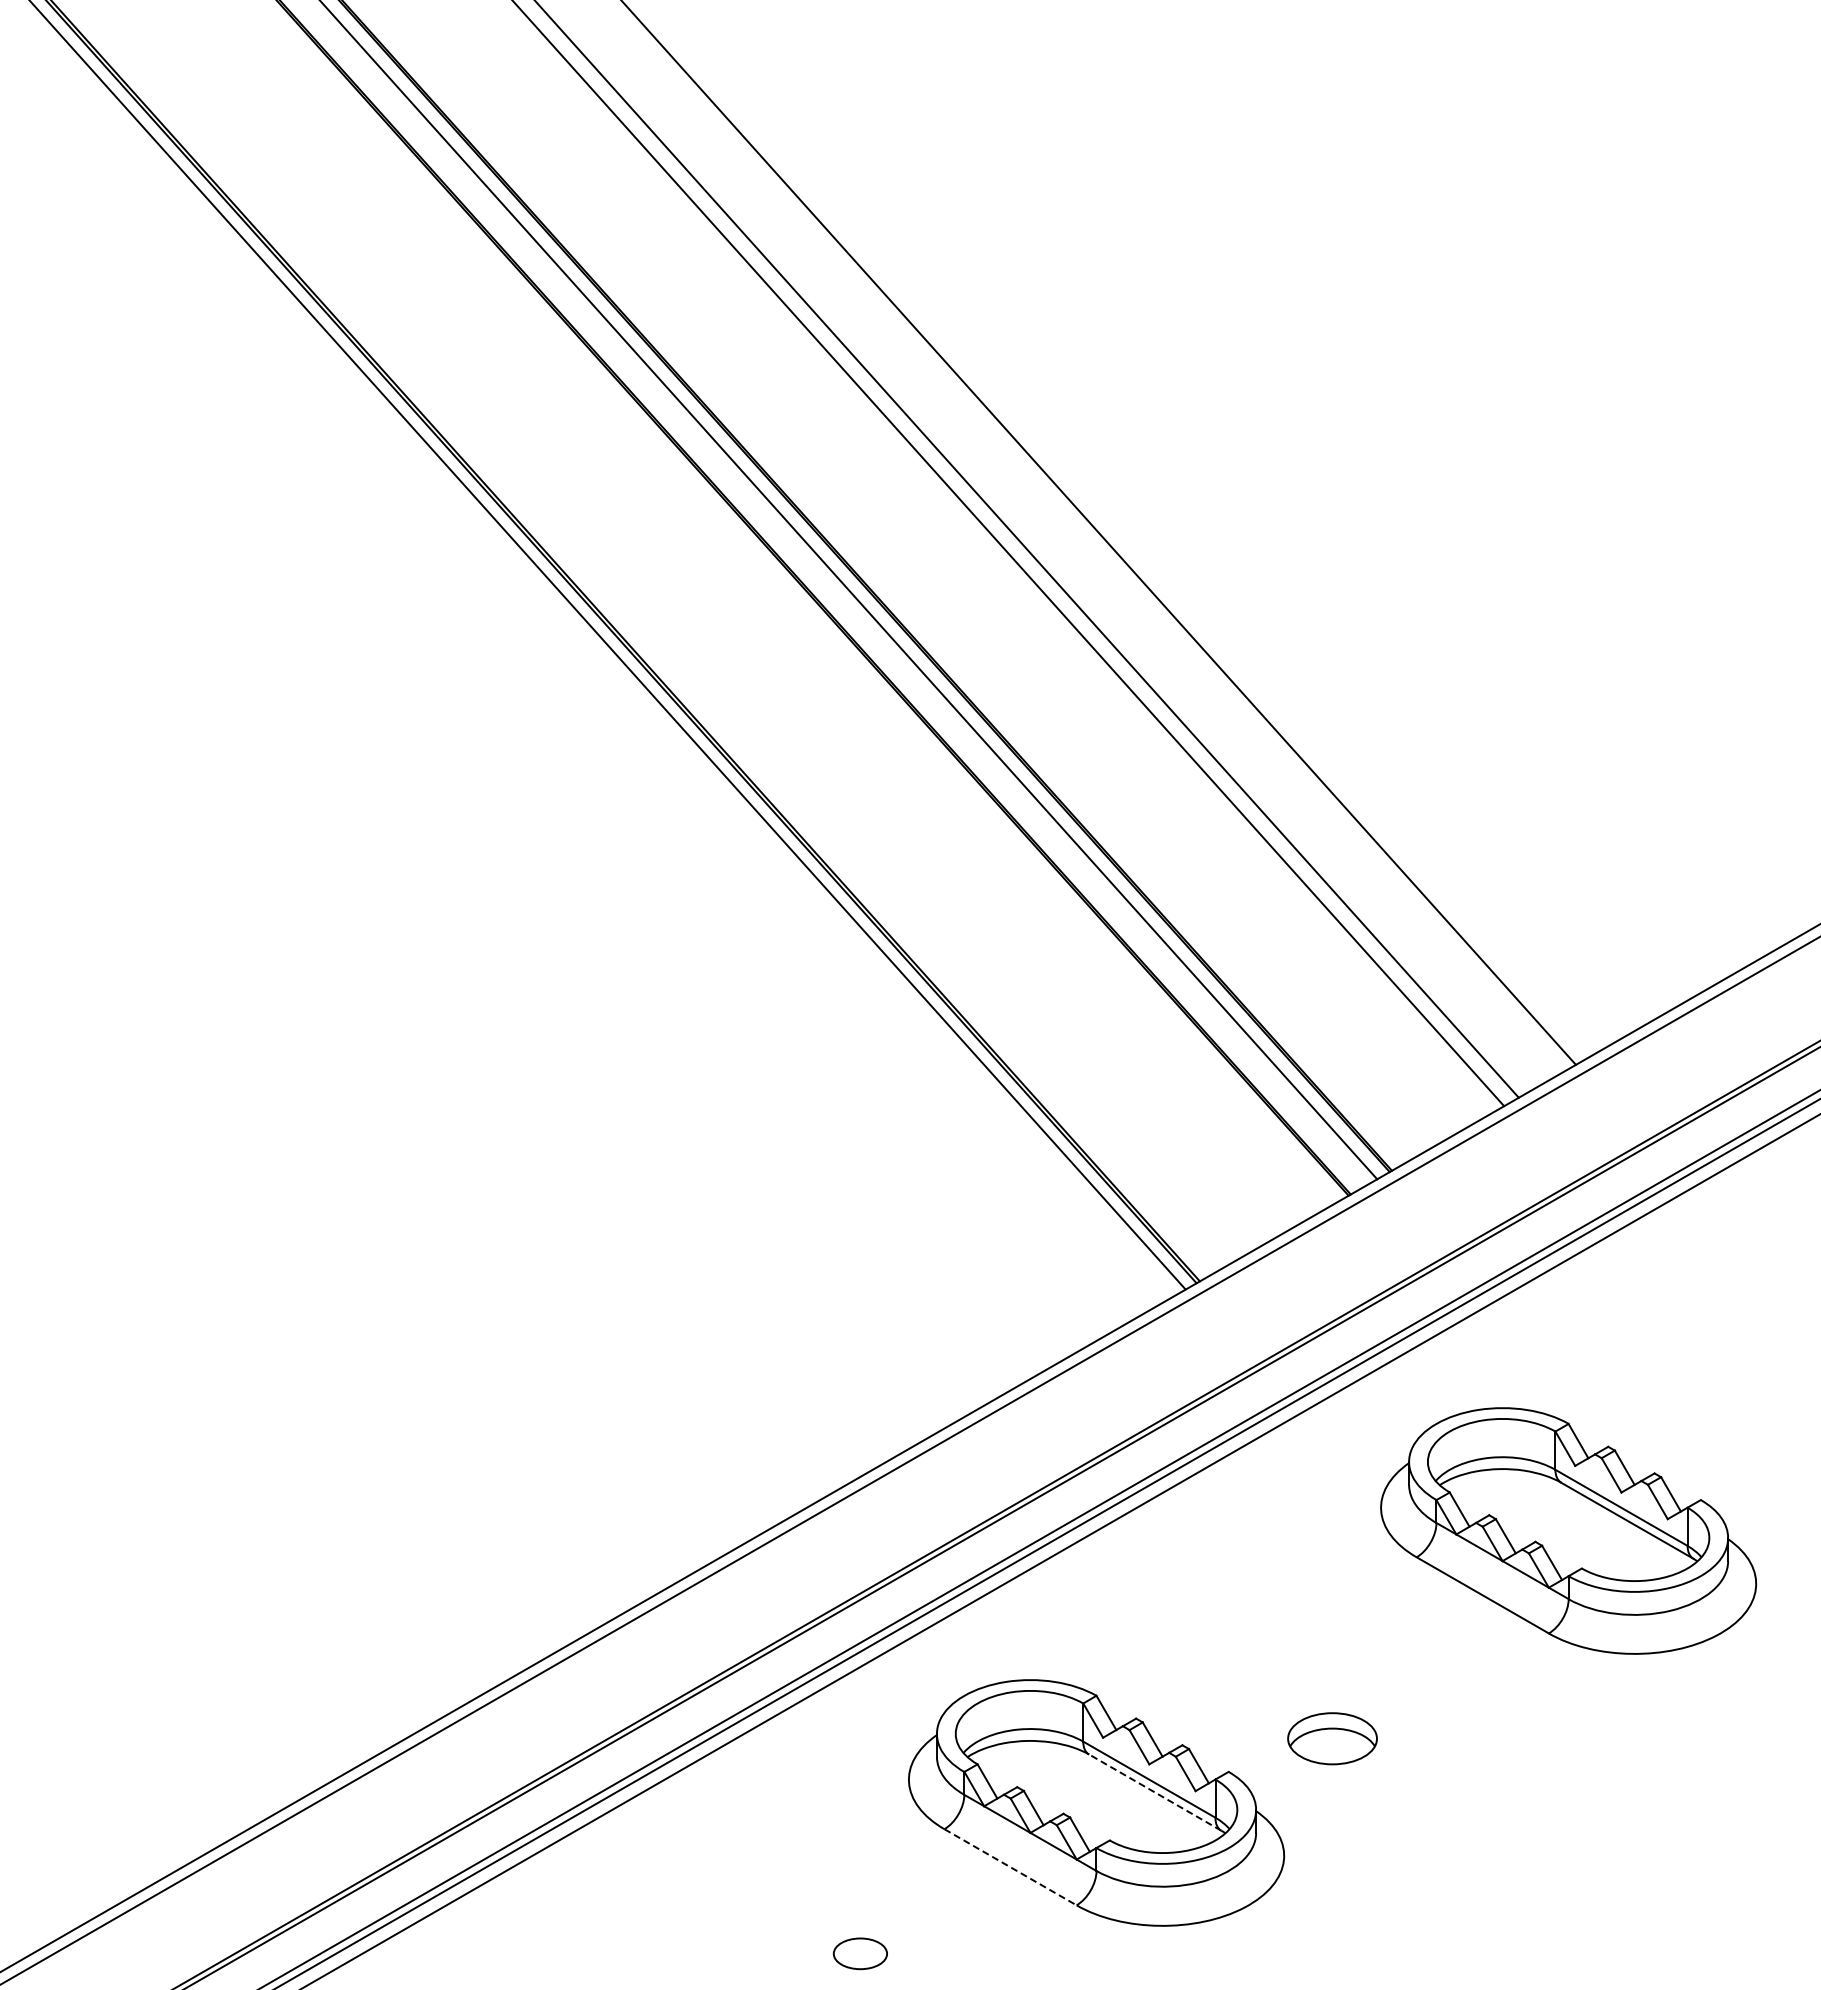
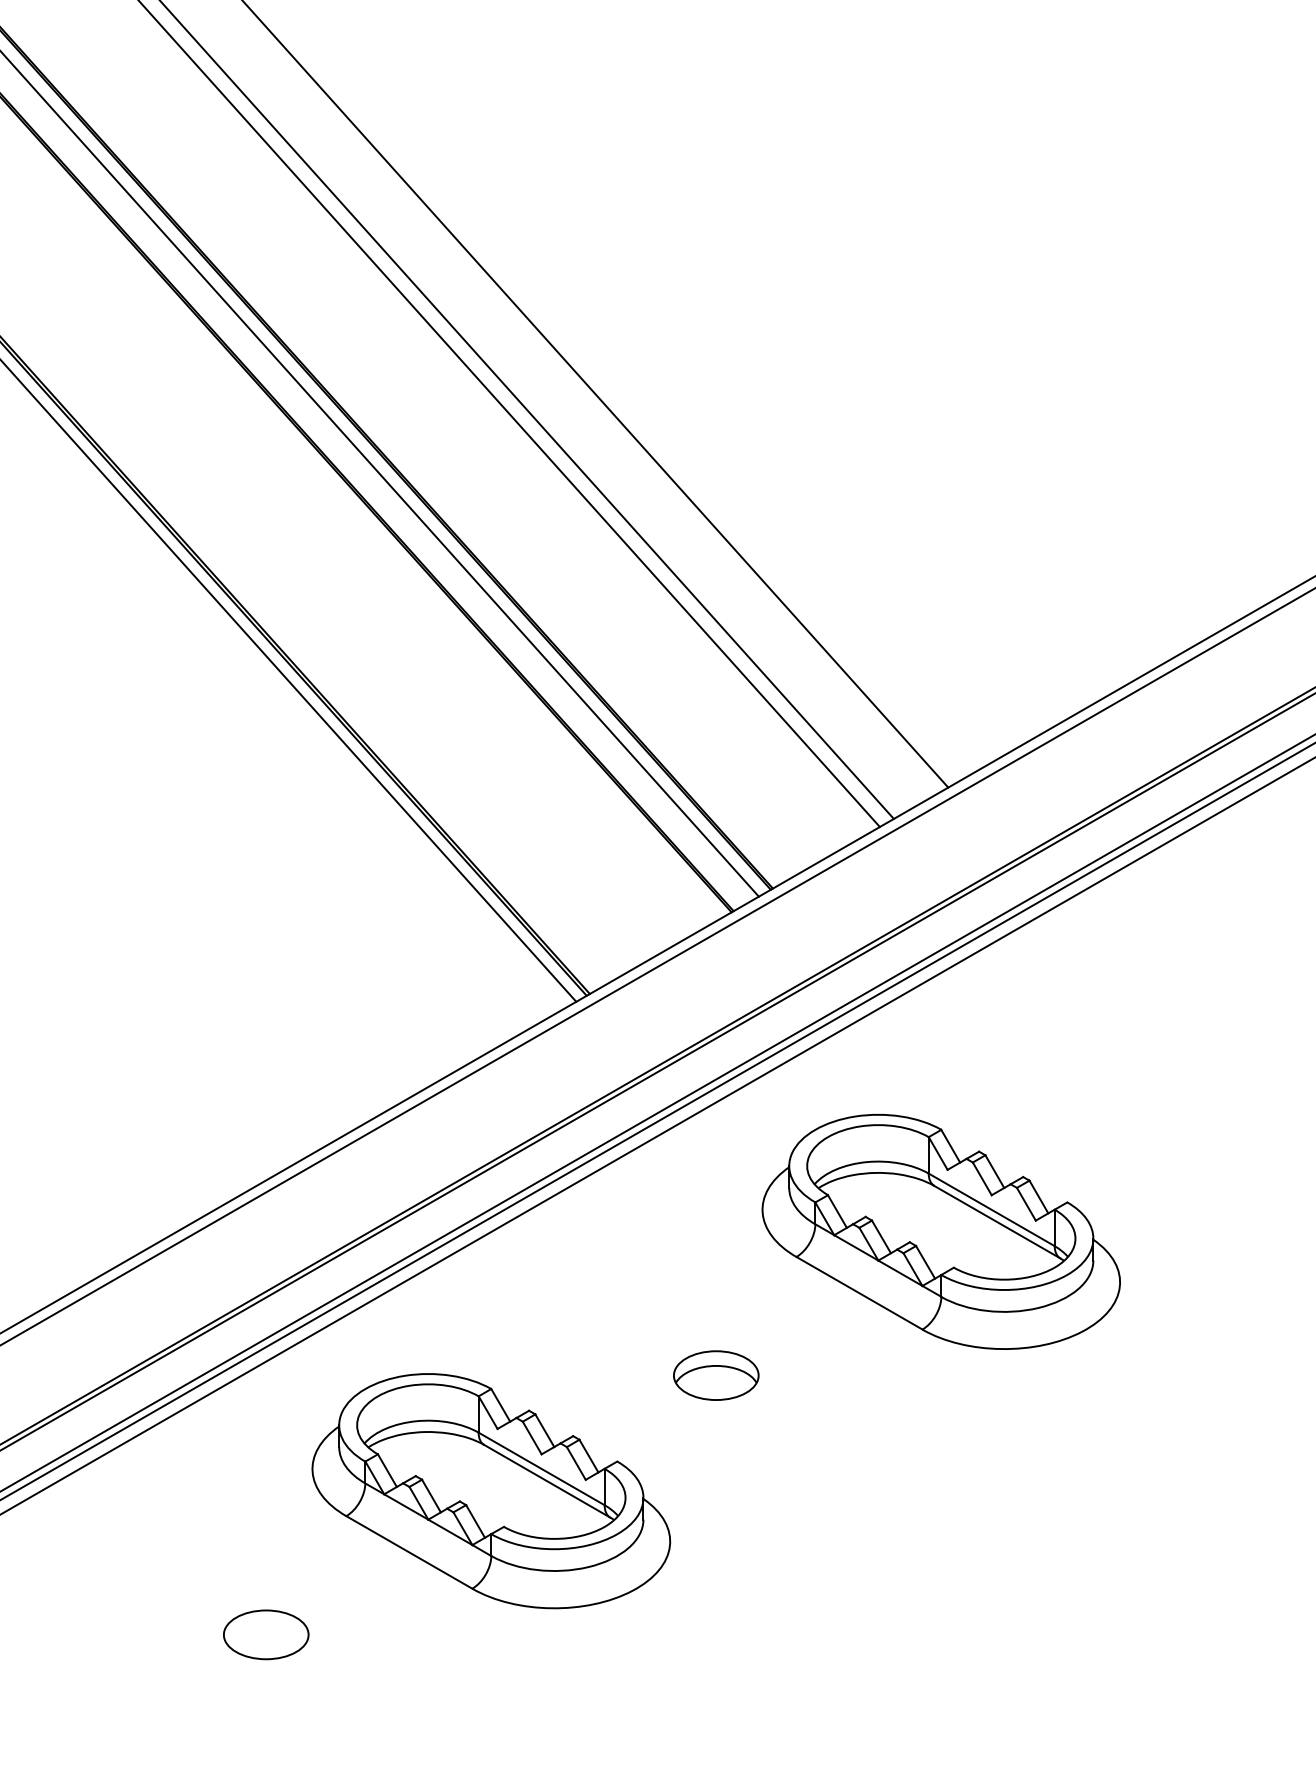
part: (1332, 1738) -> (716, 1375), moved
line: (1154, 1792) -> (546, 1481), dashed -> solid
line: (1011, 1867) -> (410, 1552), dashed -> solid
part: (860, 1953) -> (266, 1634), size x1.67

